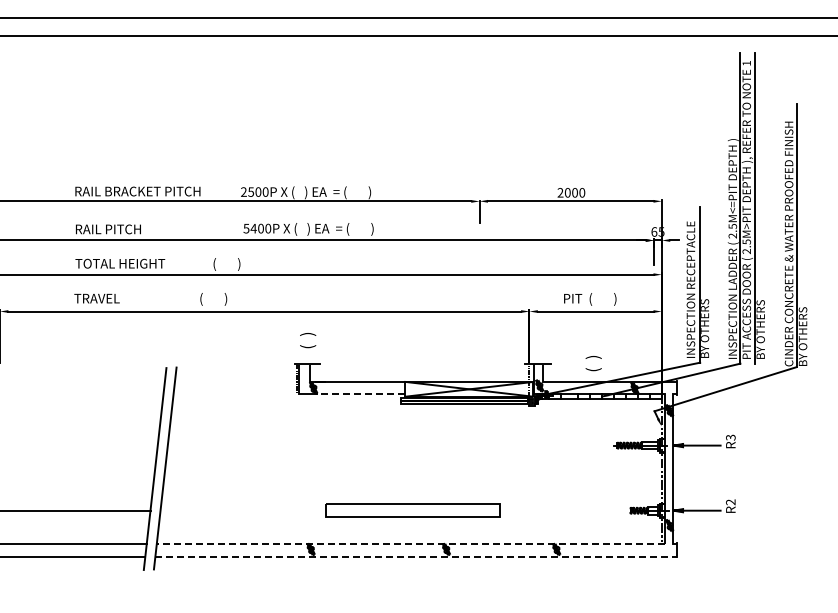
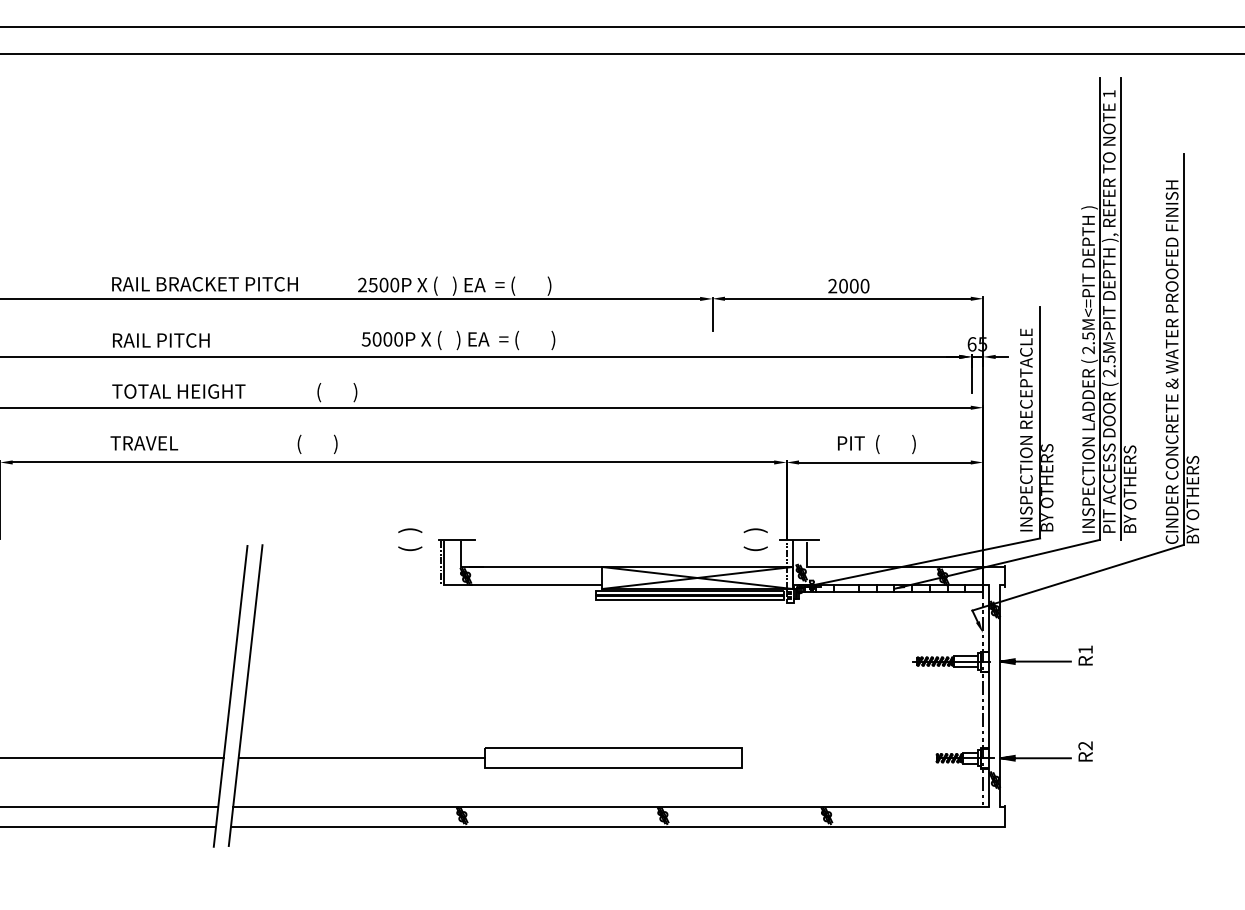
text: (253, 228) -> (376, 339), 5400P -> 5000P
text: (308, 340) -> (410, 539), moved
text: (593, 363) -> (755, 539), moved
line: (359, 394) -> (534, 585), dashed -> solid
text: (730, 437) -> (1085, 649), R3 -> R1
line: (243, 510) -> (361, 757), added
line: (410, 543) -> (609, 806), dashed -> solid
line: (416, 556) -> (618, 826), dashed -> solid

